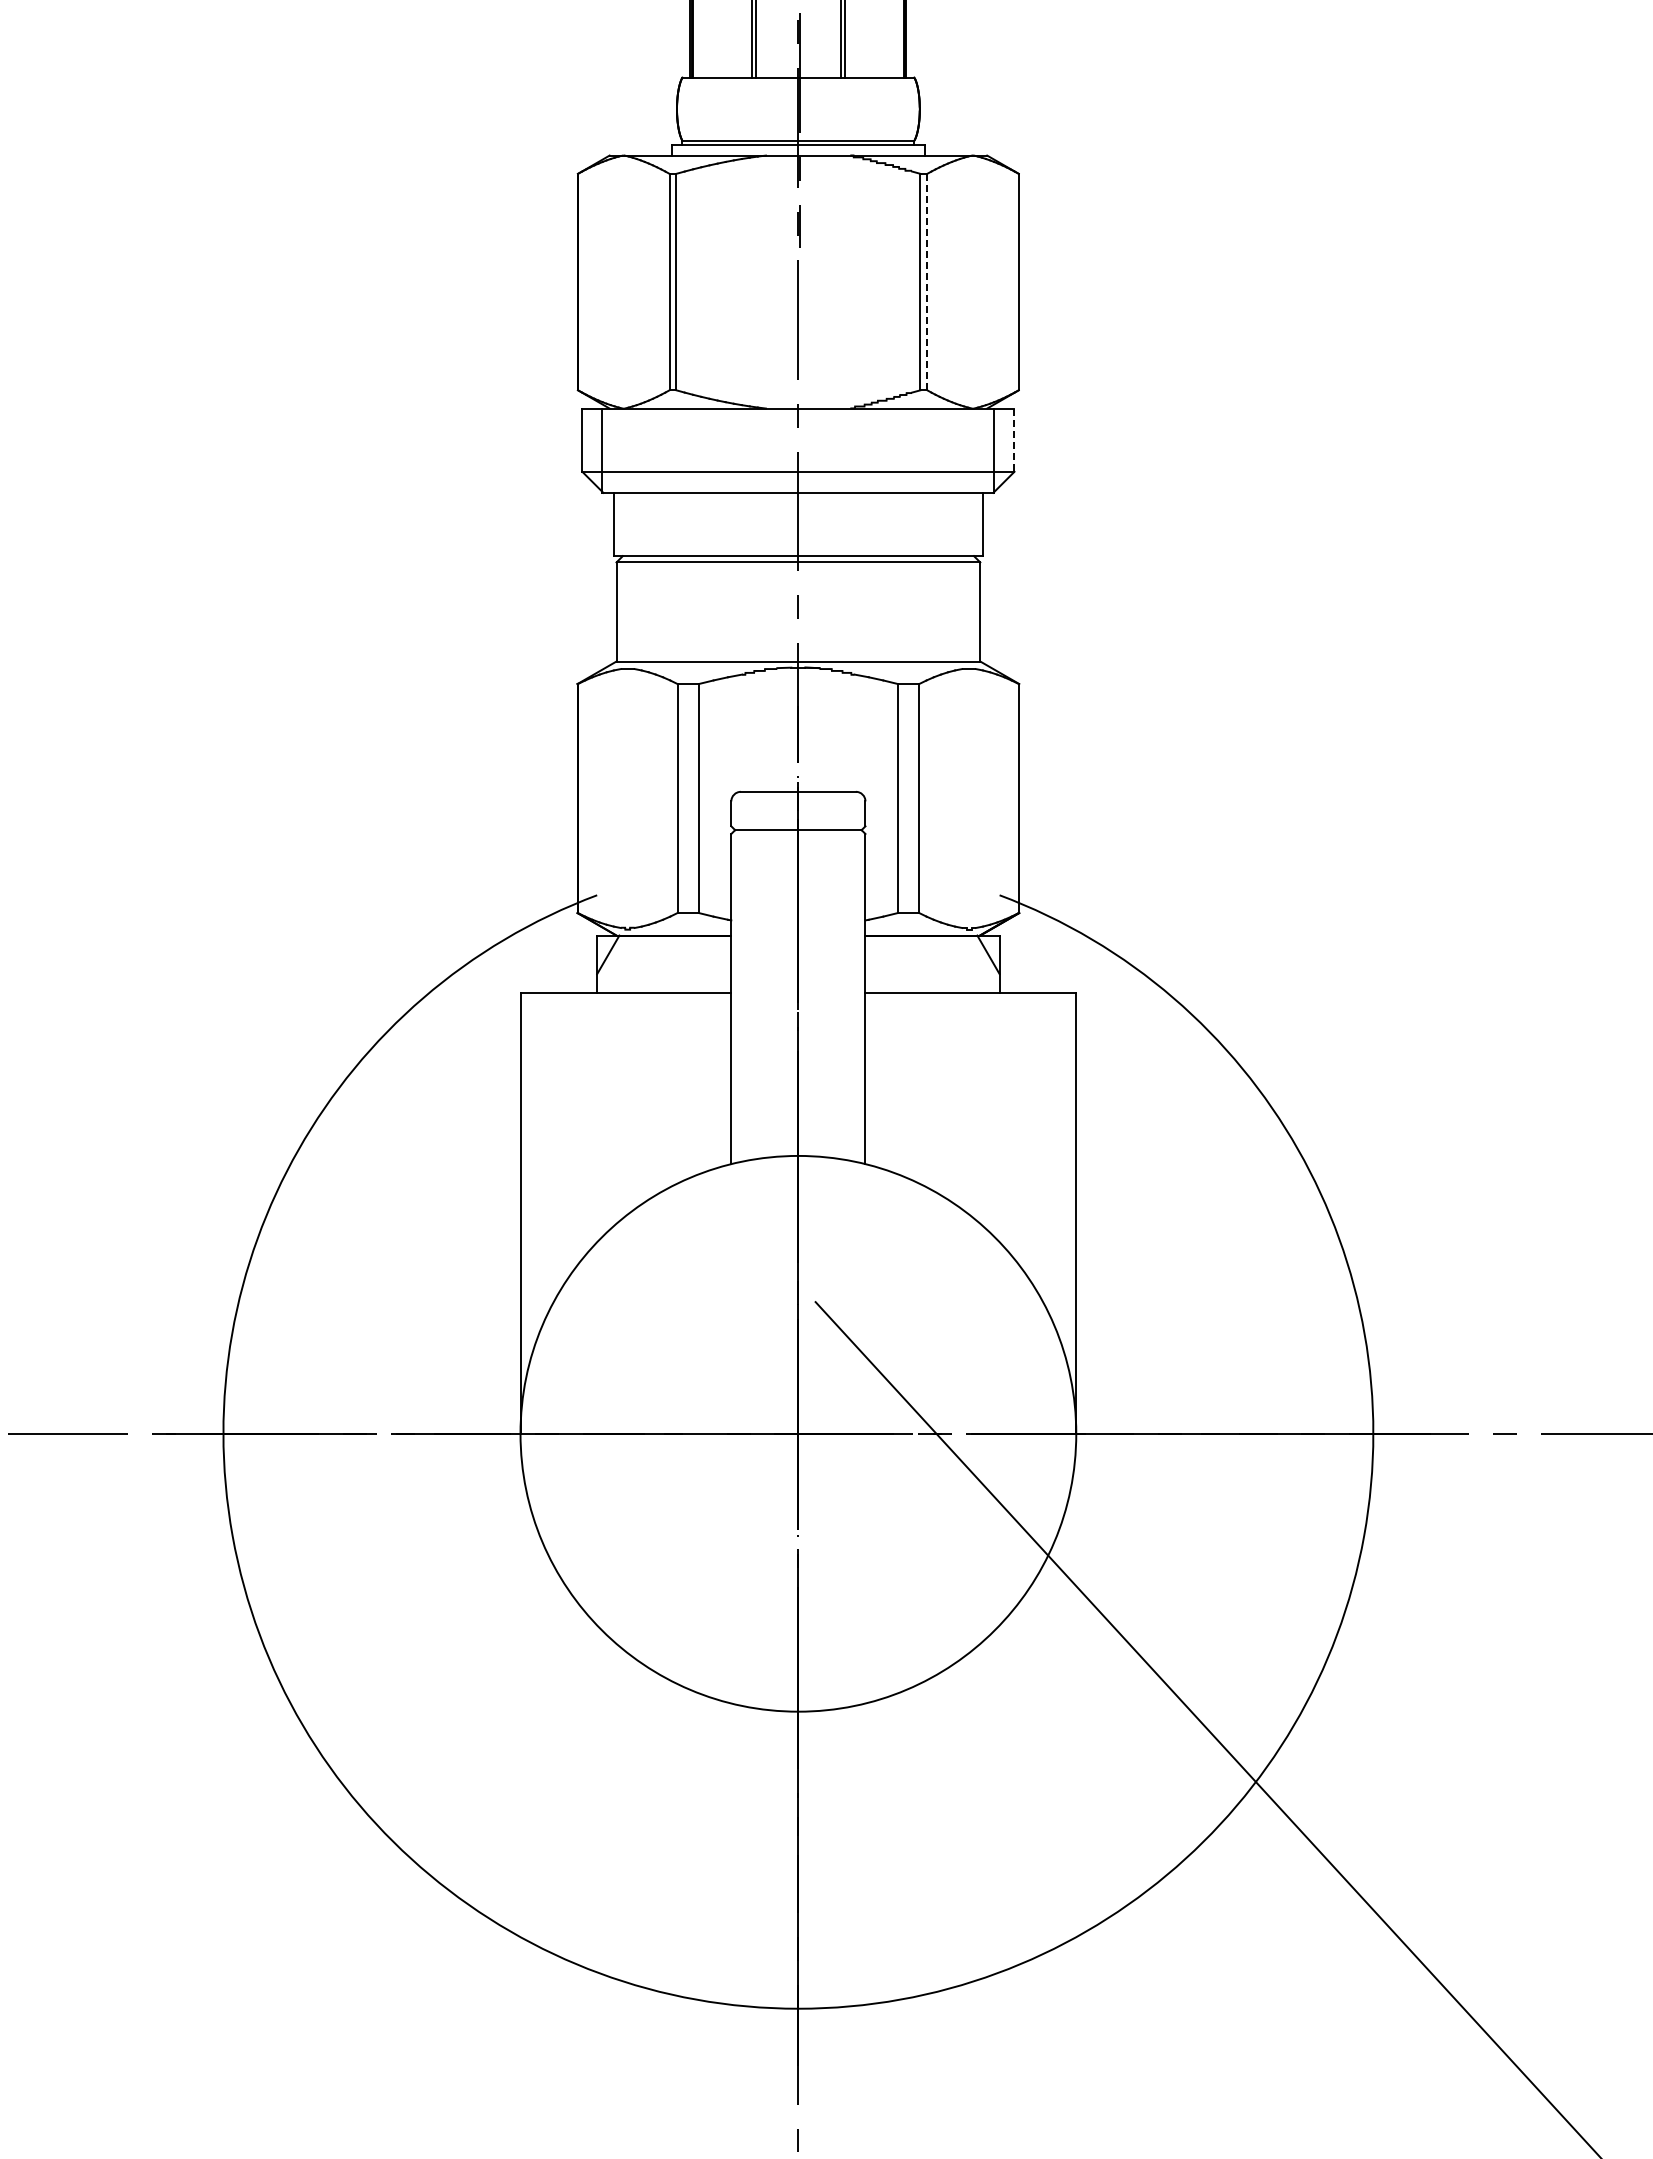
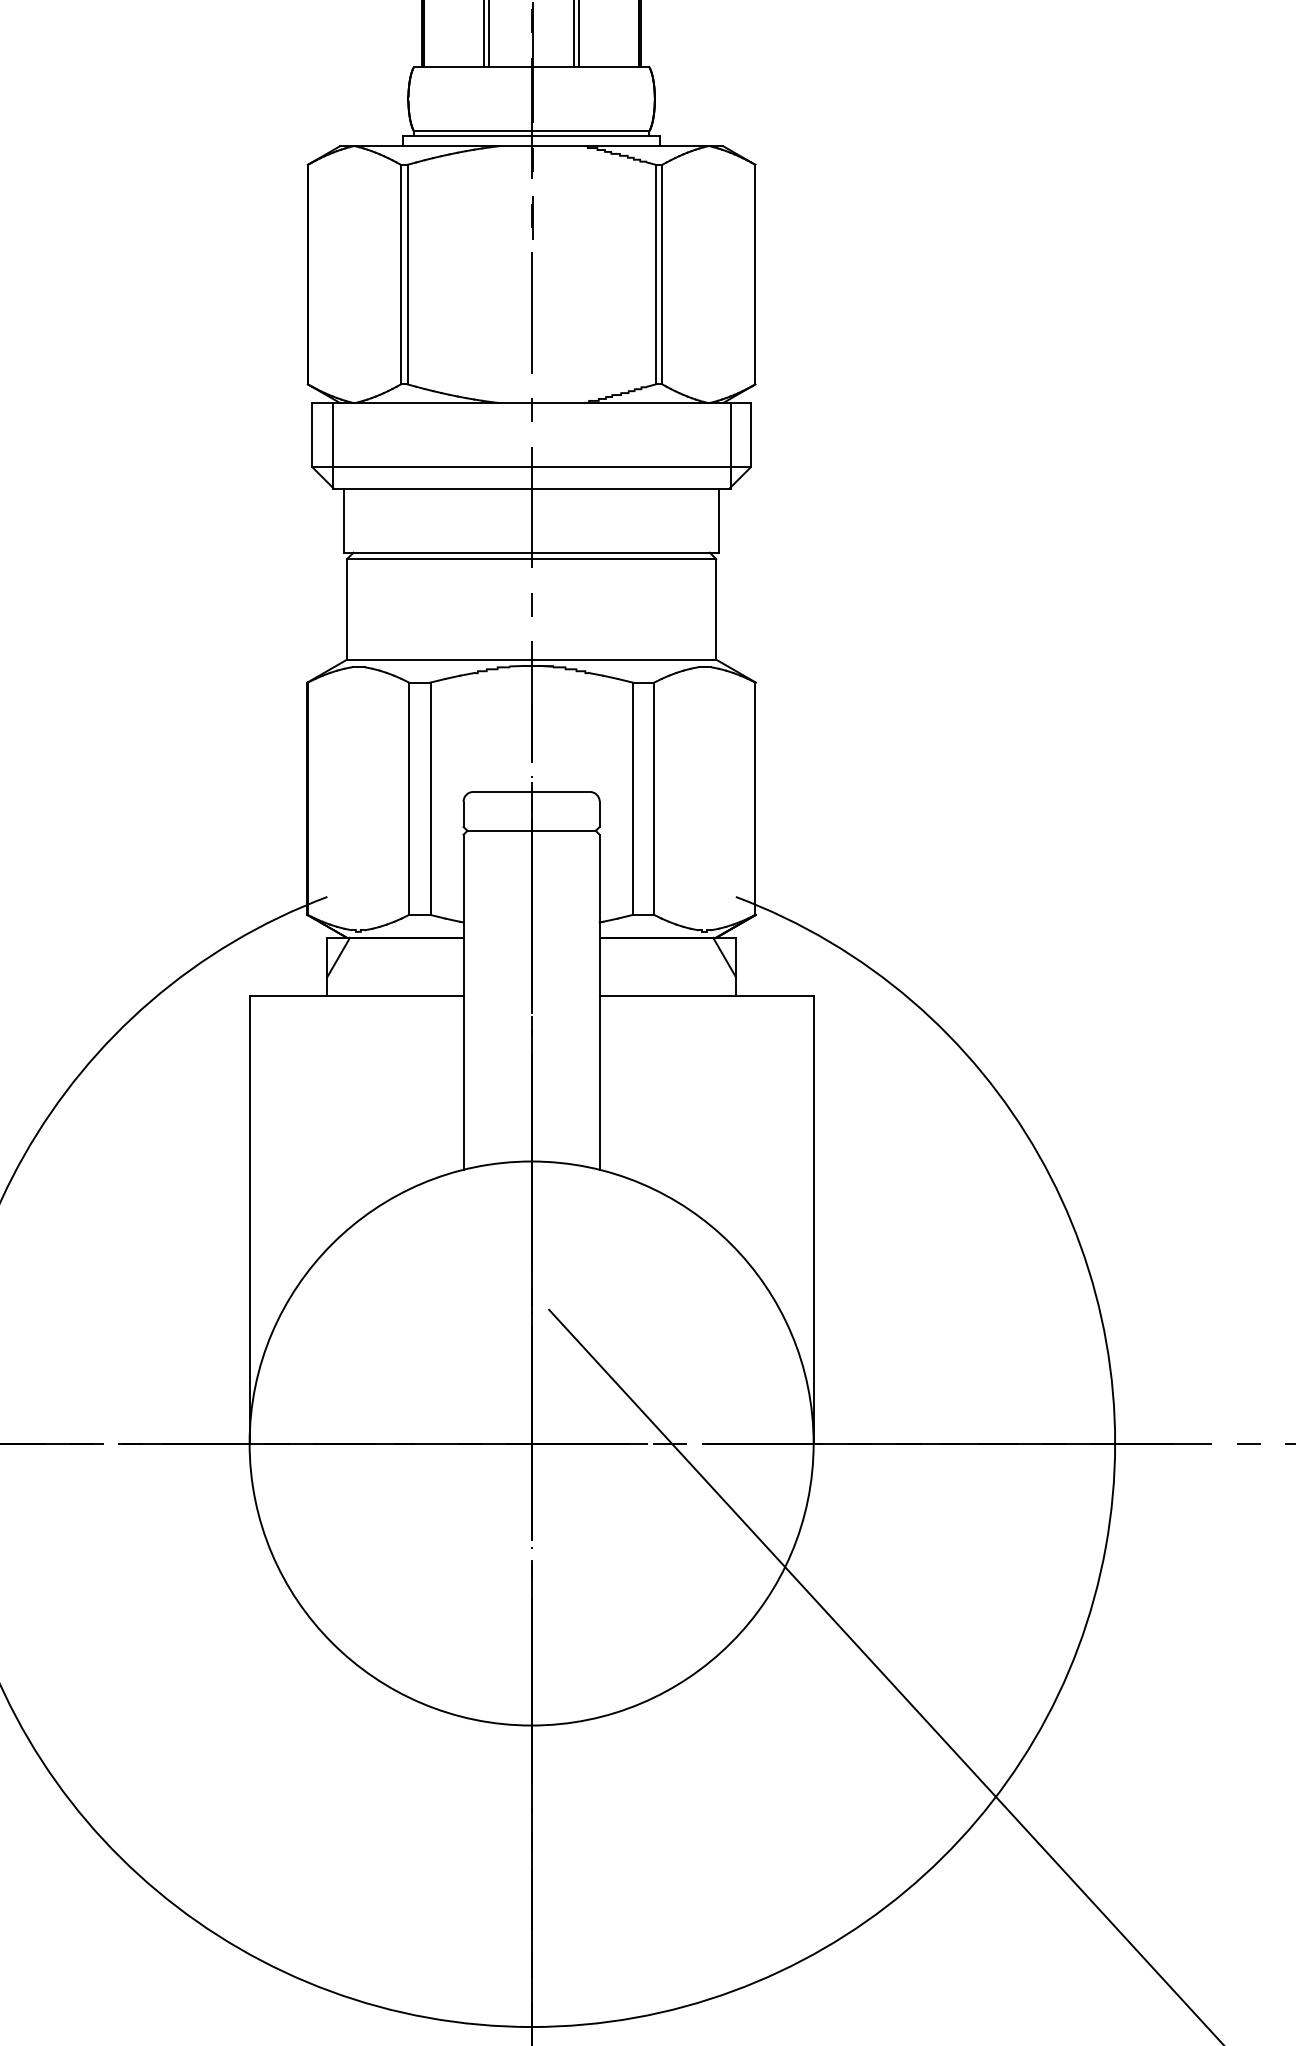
line: (927, 282) -> (662, 275), dashed -> solid
line: (1014, 440) -> (750, 435), dashed -> solid

